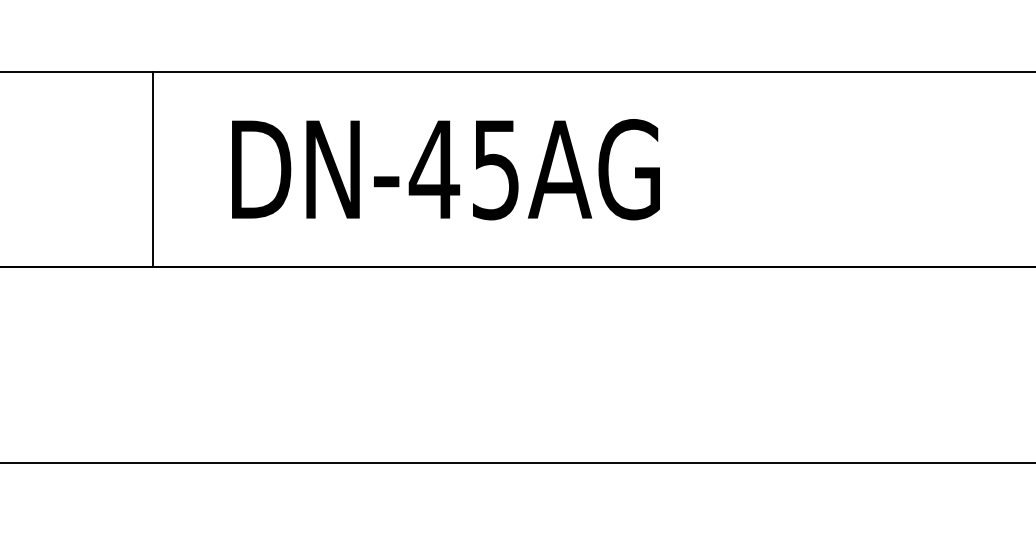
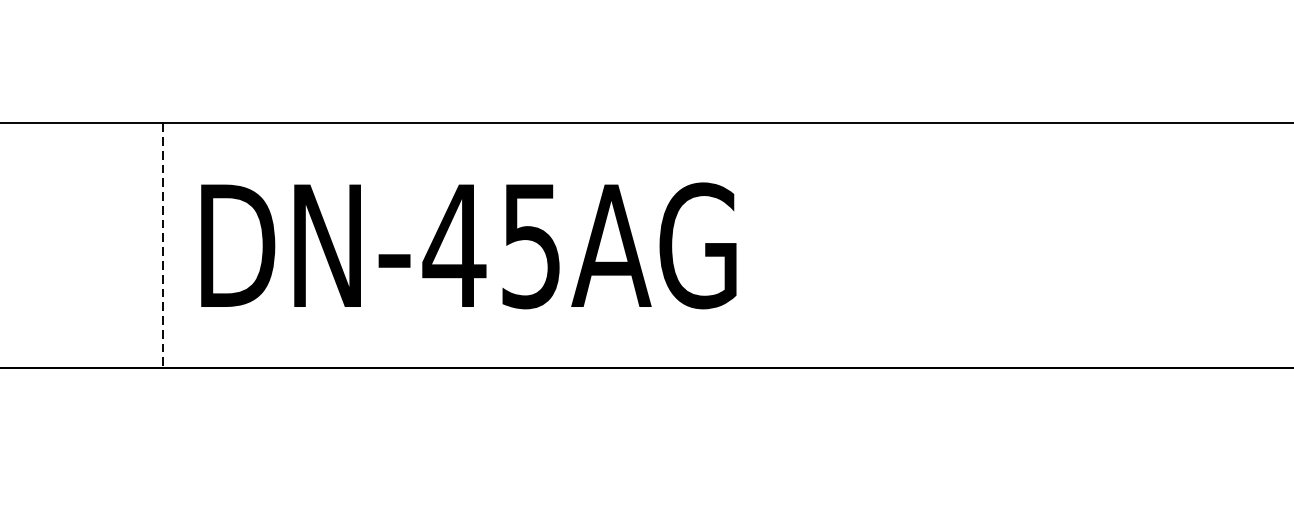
line: (152, 169) -> (163, 245), solid -> dashed
text: (445, 169) -> (468, 245), moved

